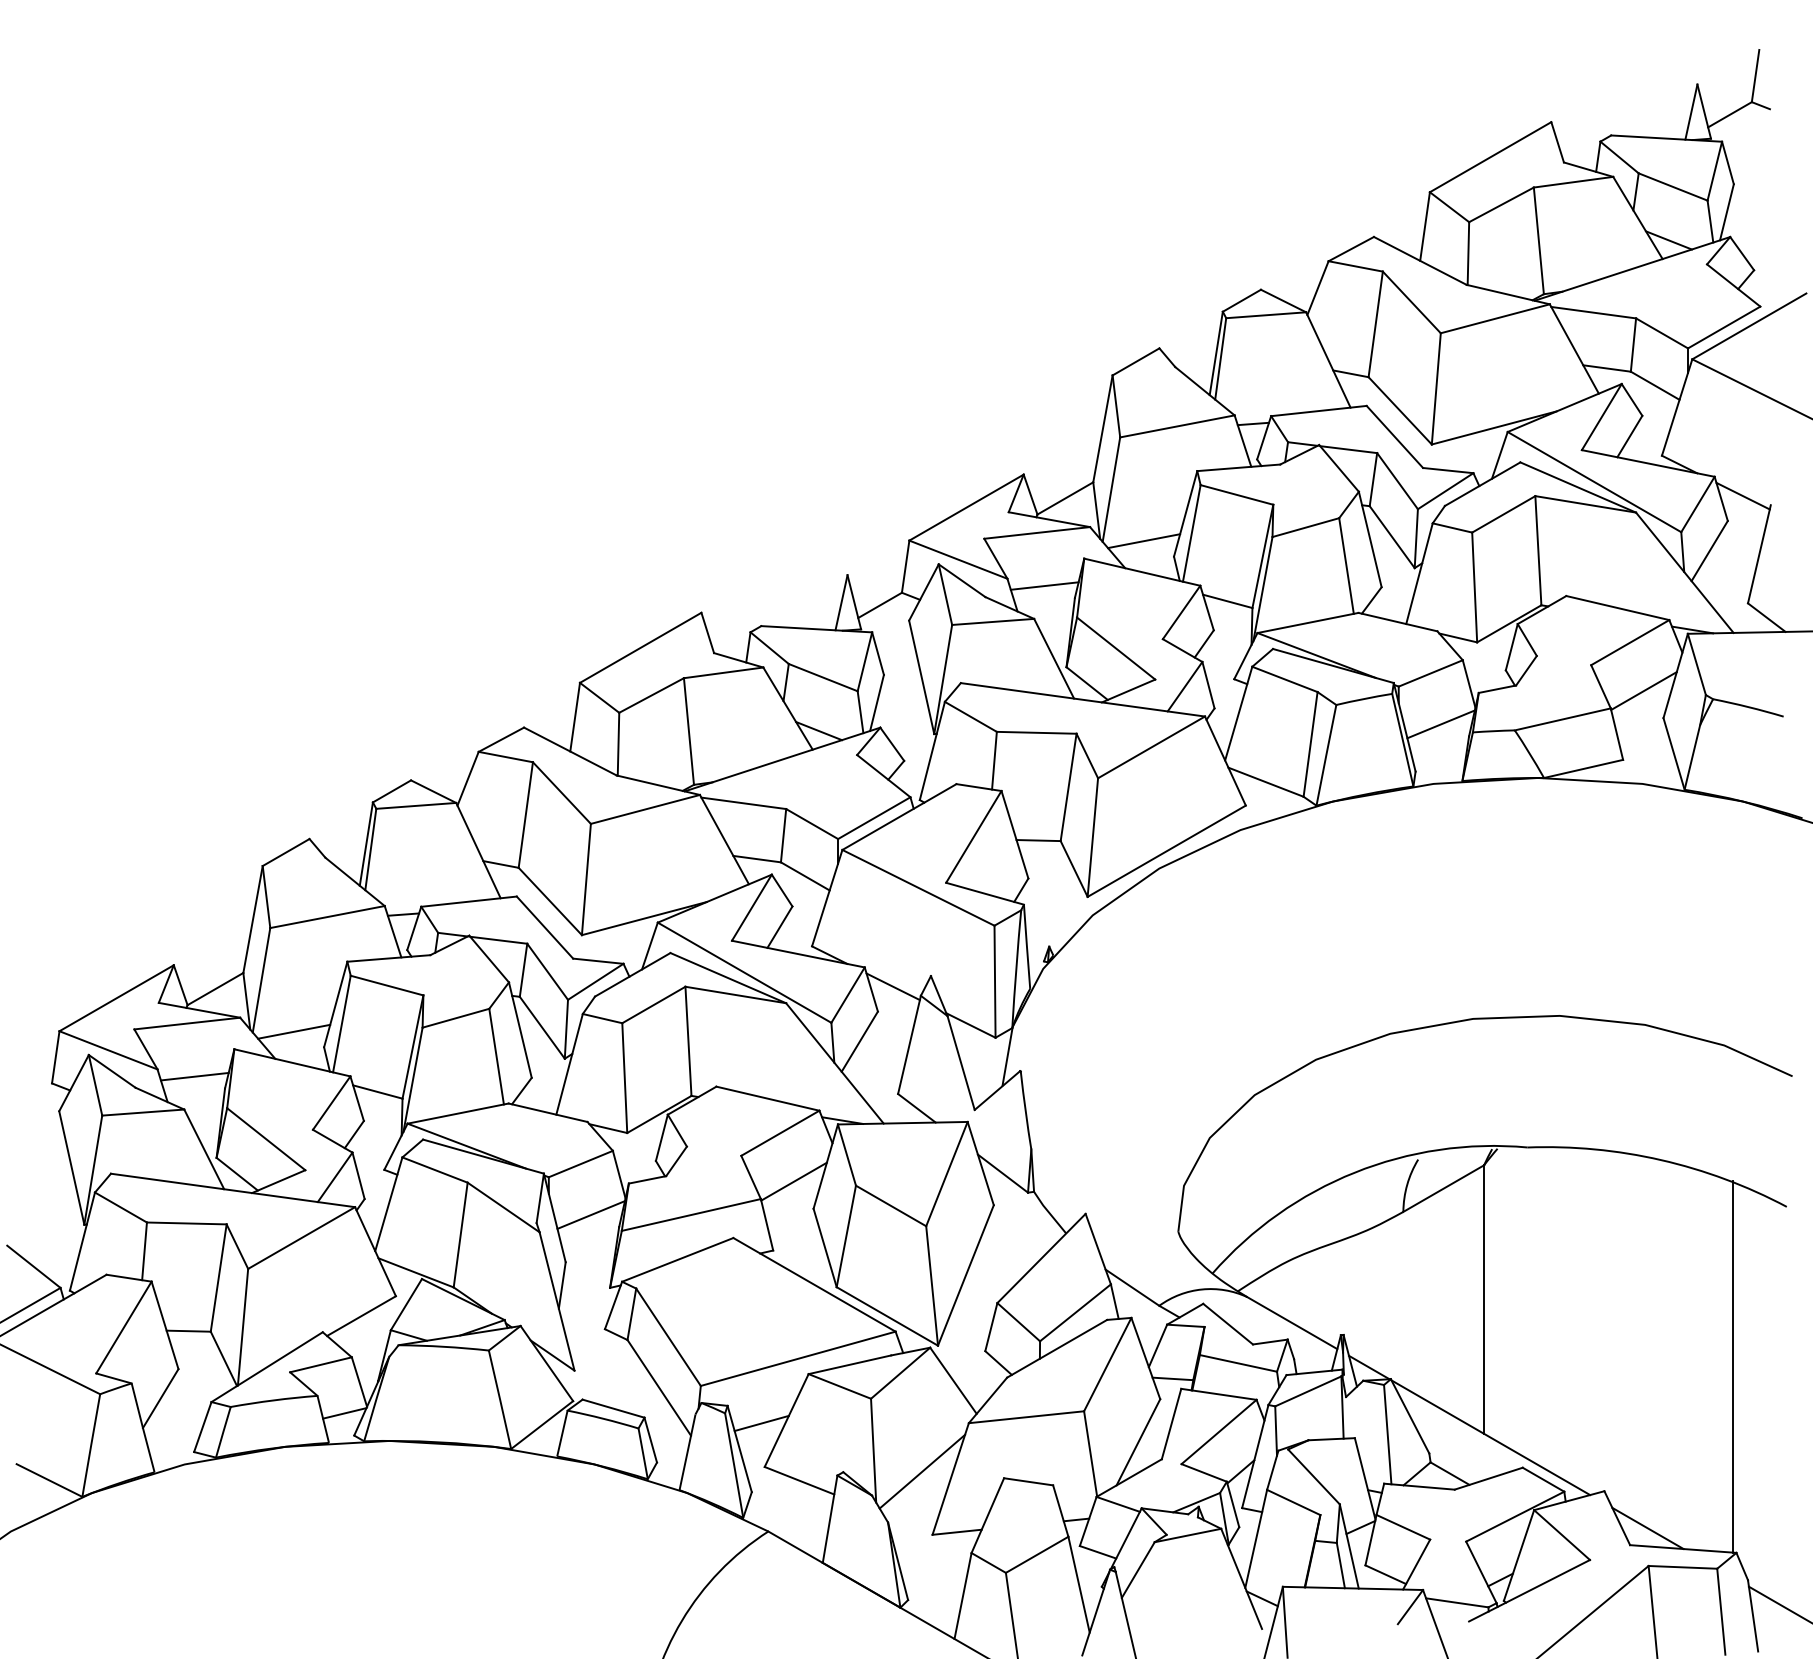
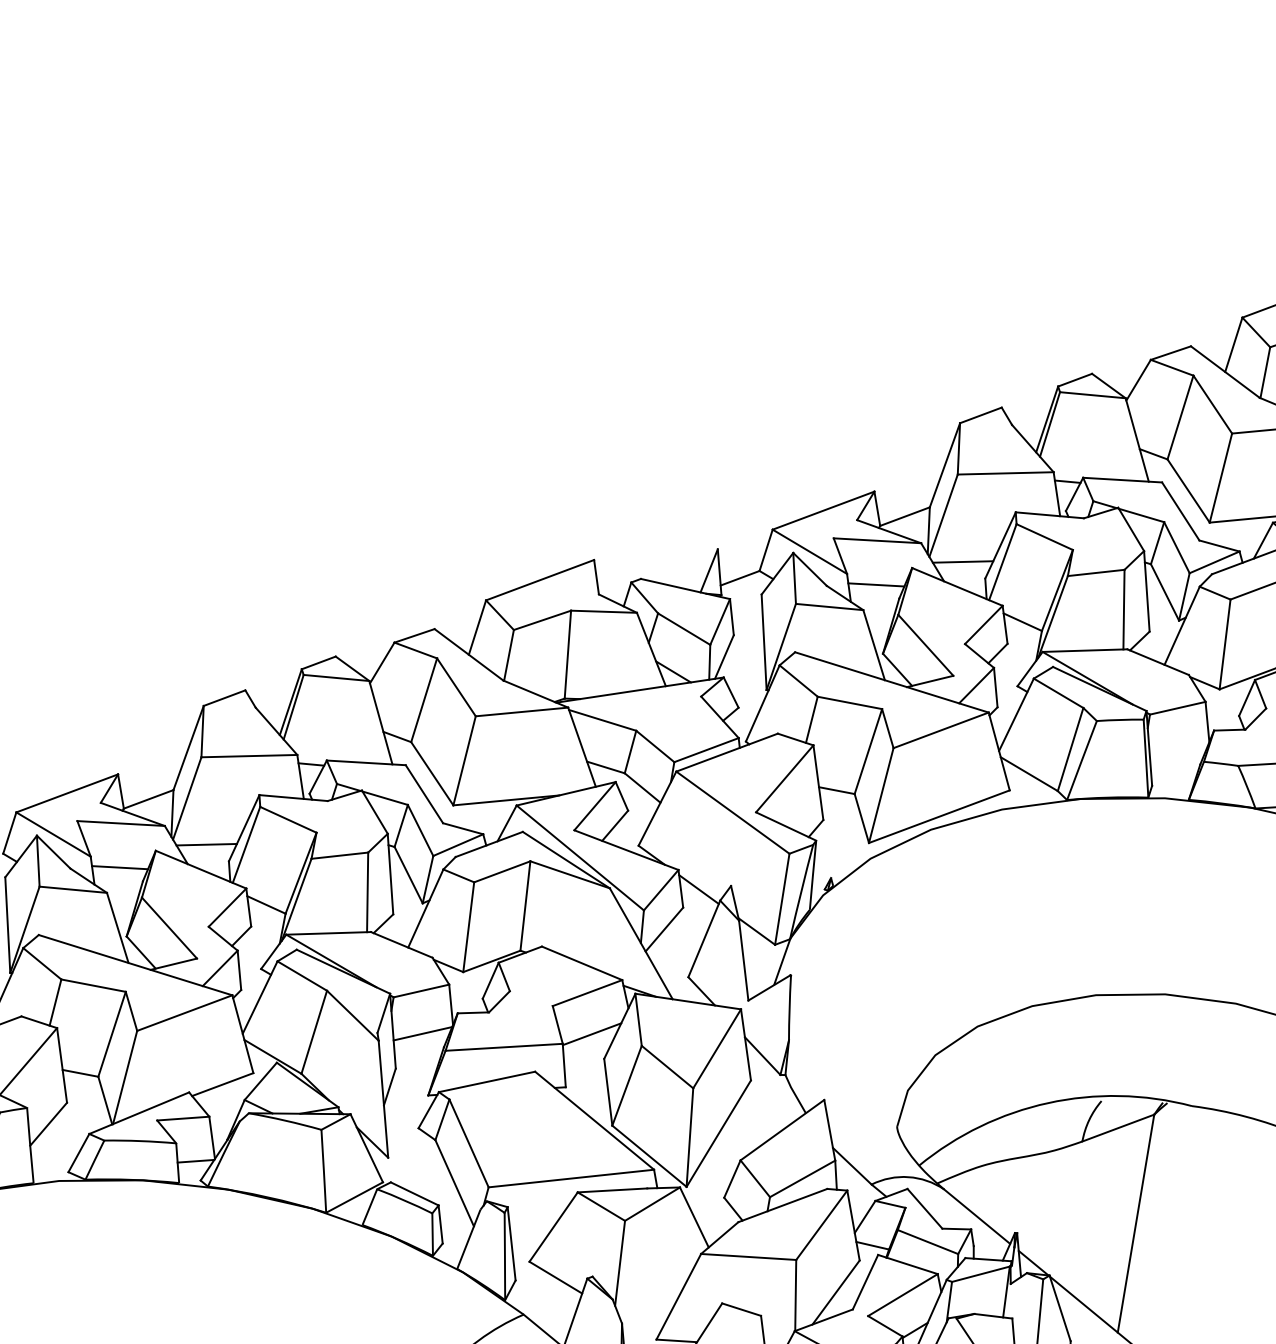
line: (1440, 724) -> (1178, 751), removed
line: (761, 1423) -> (532, 1226), removed
line: (922, 1471) -> (656, 1286), removed

